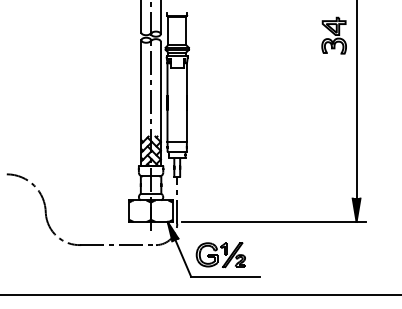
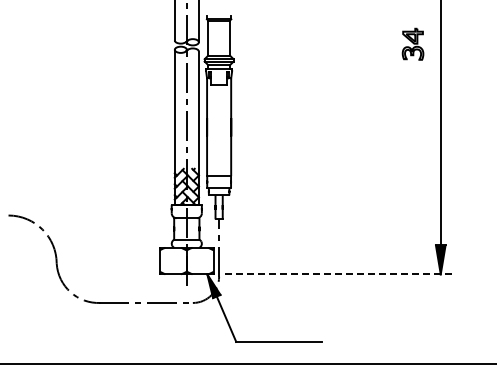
part: (333, 35) -> (412, 44), size x0.7
line: (273, 222) -> (338, 274), solid -> dashed
part: (220, 255) -> (272, 315), removed

